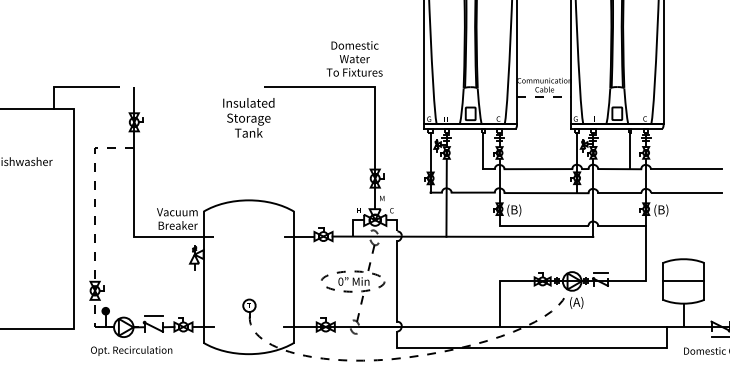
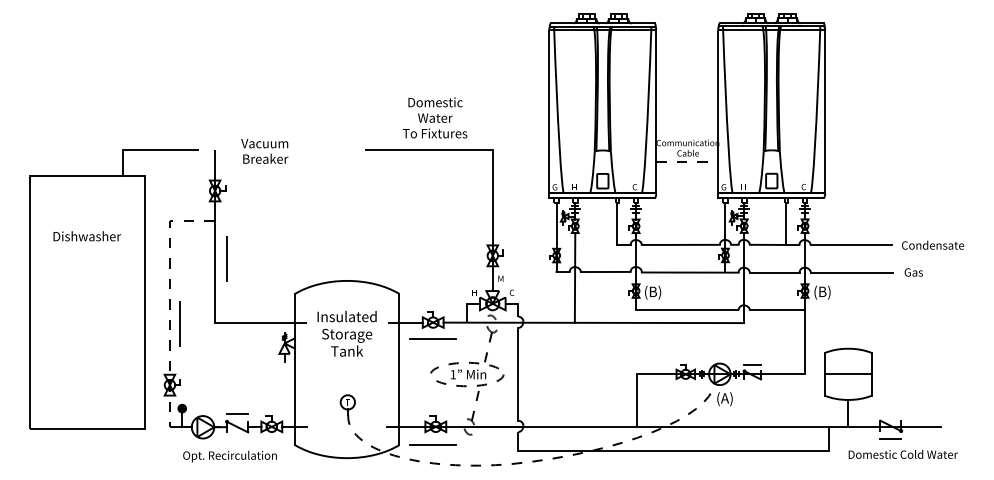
text: (354, 58) -> (434, 117), moved
text: (248, 117) -> (346, 333), moved
line: (145, 180) -> (227, 258), added
text: (177, 219) -> (264, 151), moved
line: (104, 237) -> (180, 323), added
line: (322, 251) -> (432, 339), added
text: (341, 281) -> (453, 374), 0 -> 1
line: (322, 342) -> (432, 444), added
text: (131, 350) -> (229, 456), moved

